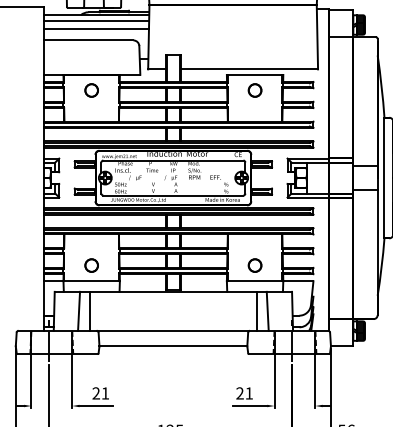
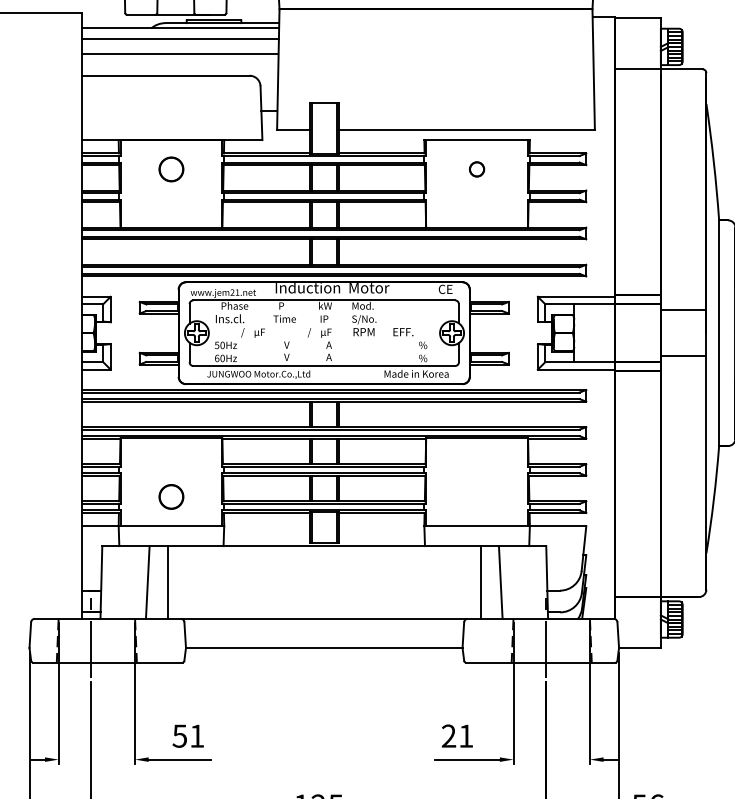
part: (254, 90) -> (476, 169), size x0.6
part: (254, 265) -> (476, 496), removed
text: (95, 393) -> (178, 736), 21 -> 51

